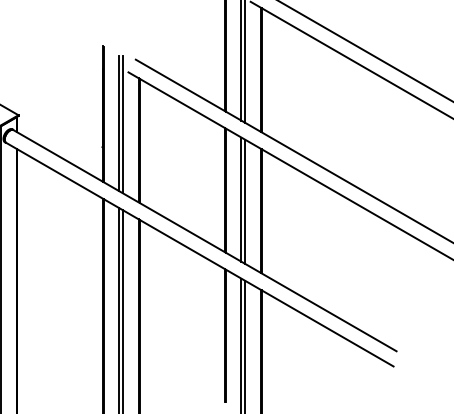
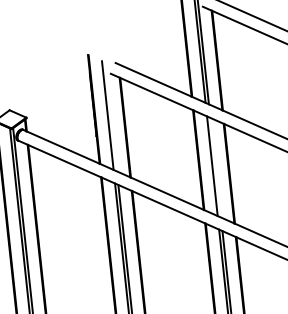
line: (123, 124) -> (111, 116), removed
line: (245, 201) -> (215, 167), removed

